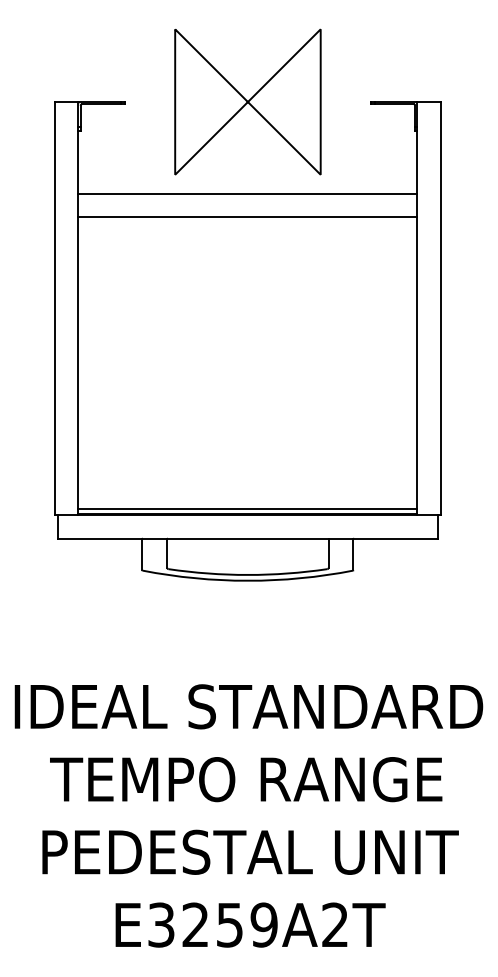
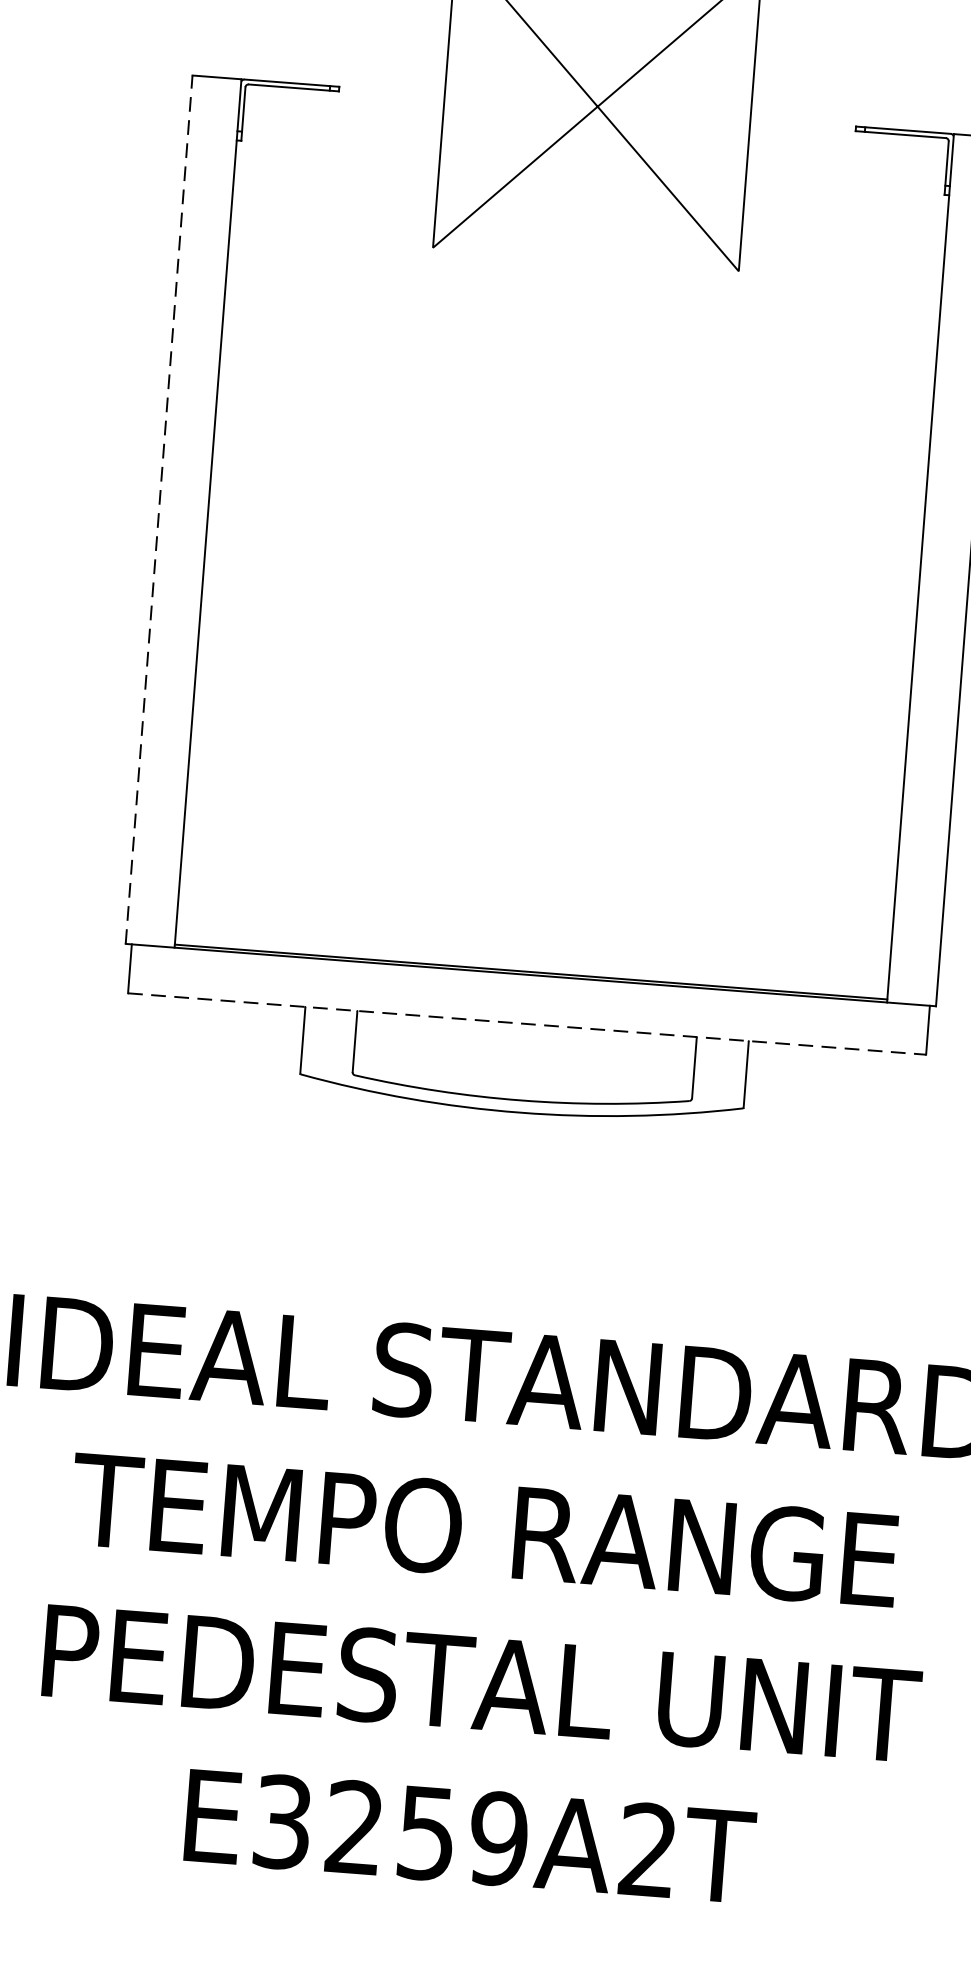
line: (247, 193) -> (581, 298), removed
line: (247, 217) -> (578, 349), removed
line: (55, 308) -> (159, 509), solid -> dashed
line: (247, 509) -> (530, 962), removed
line: (247, 538) -> (526, 1023), solid -> dashed

